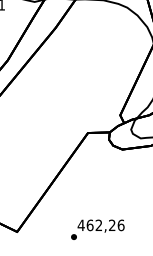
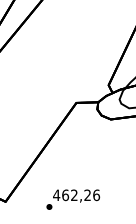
text: (97, 229) -> (72, 199), moved

